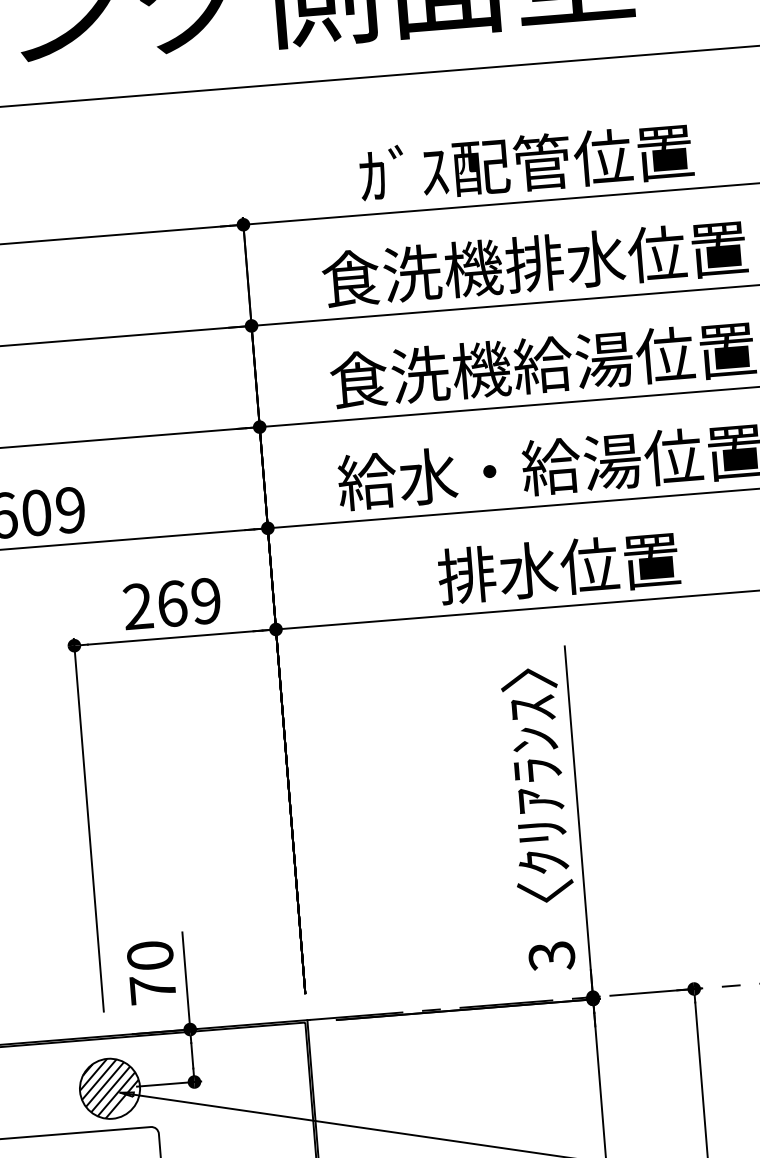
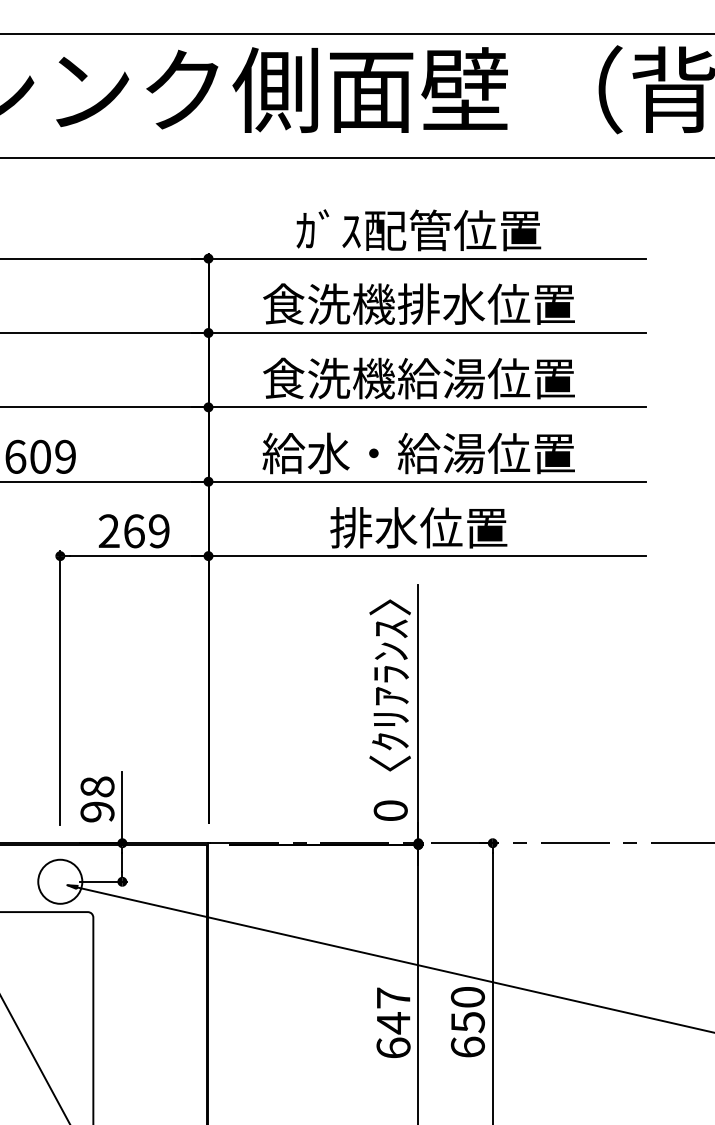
text: (551, 955) -> (390, 810), 3 -> 0
text: (151, 972) -> (97, 799), 70 -> 98
hatch: (108, 1088) -> (59, 881), removed

